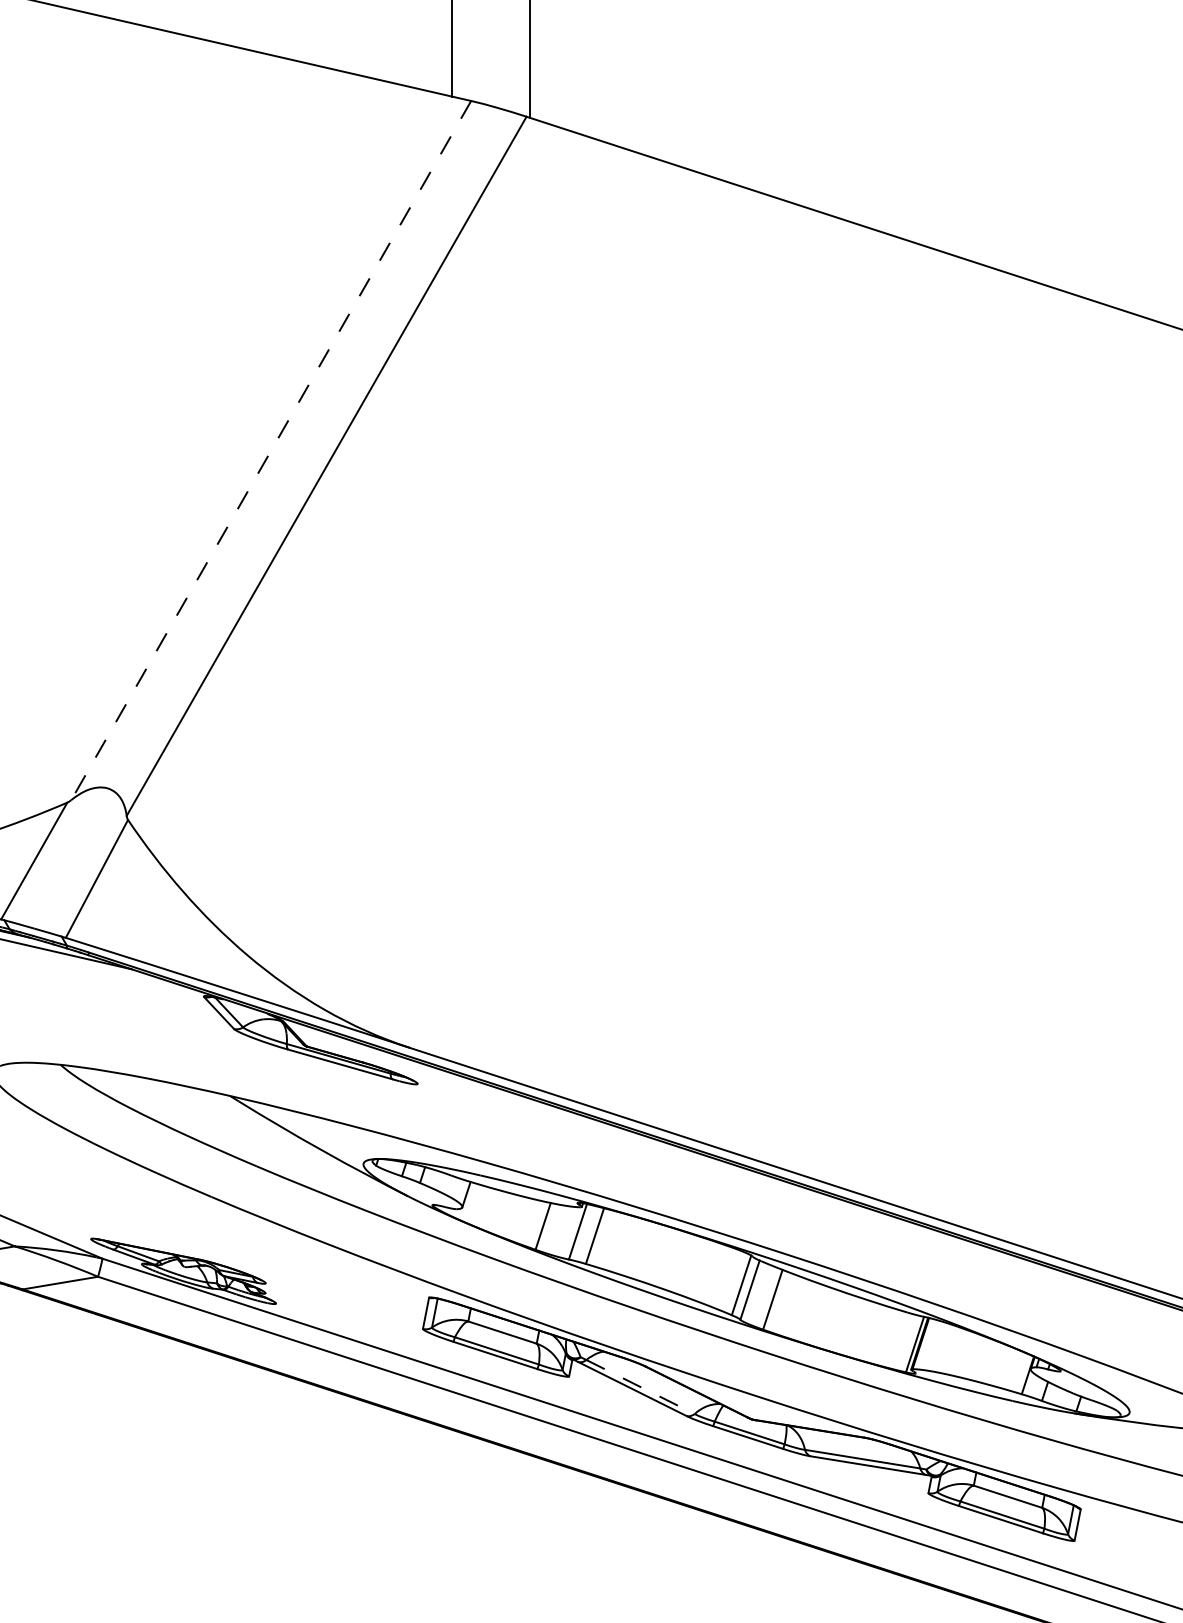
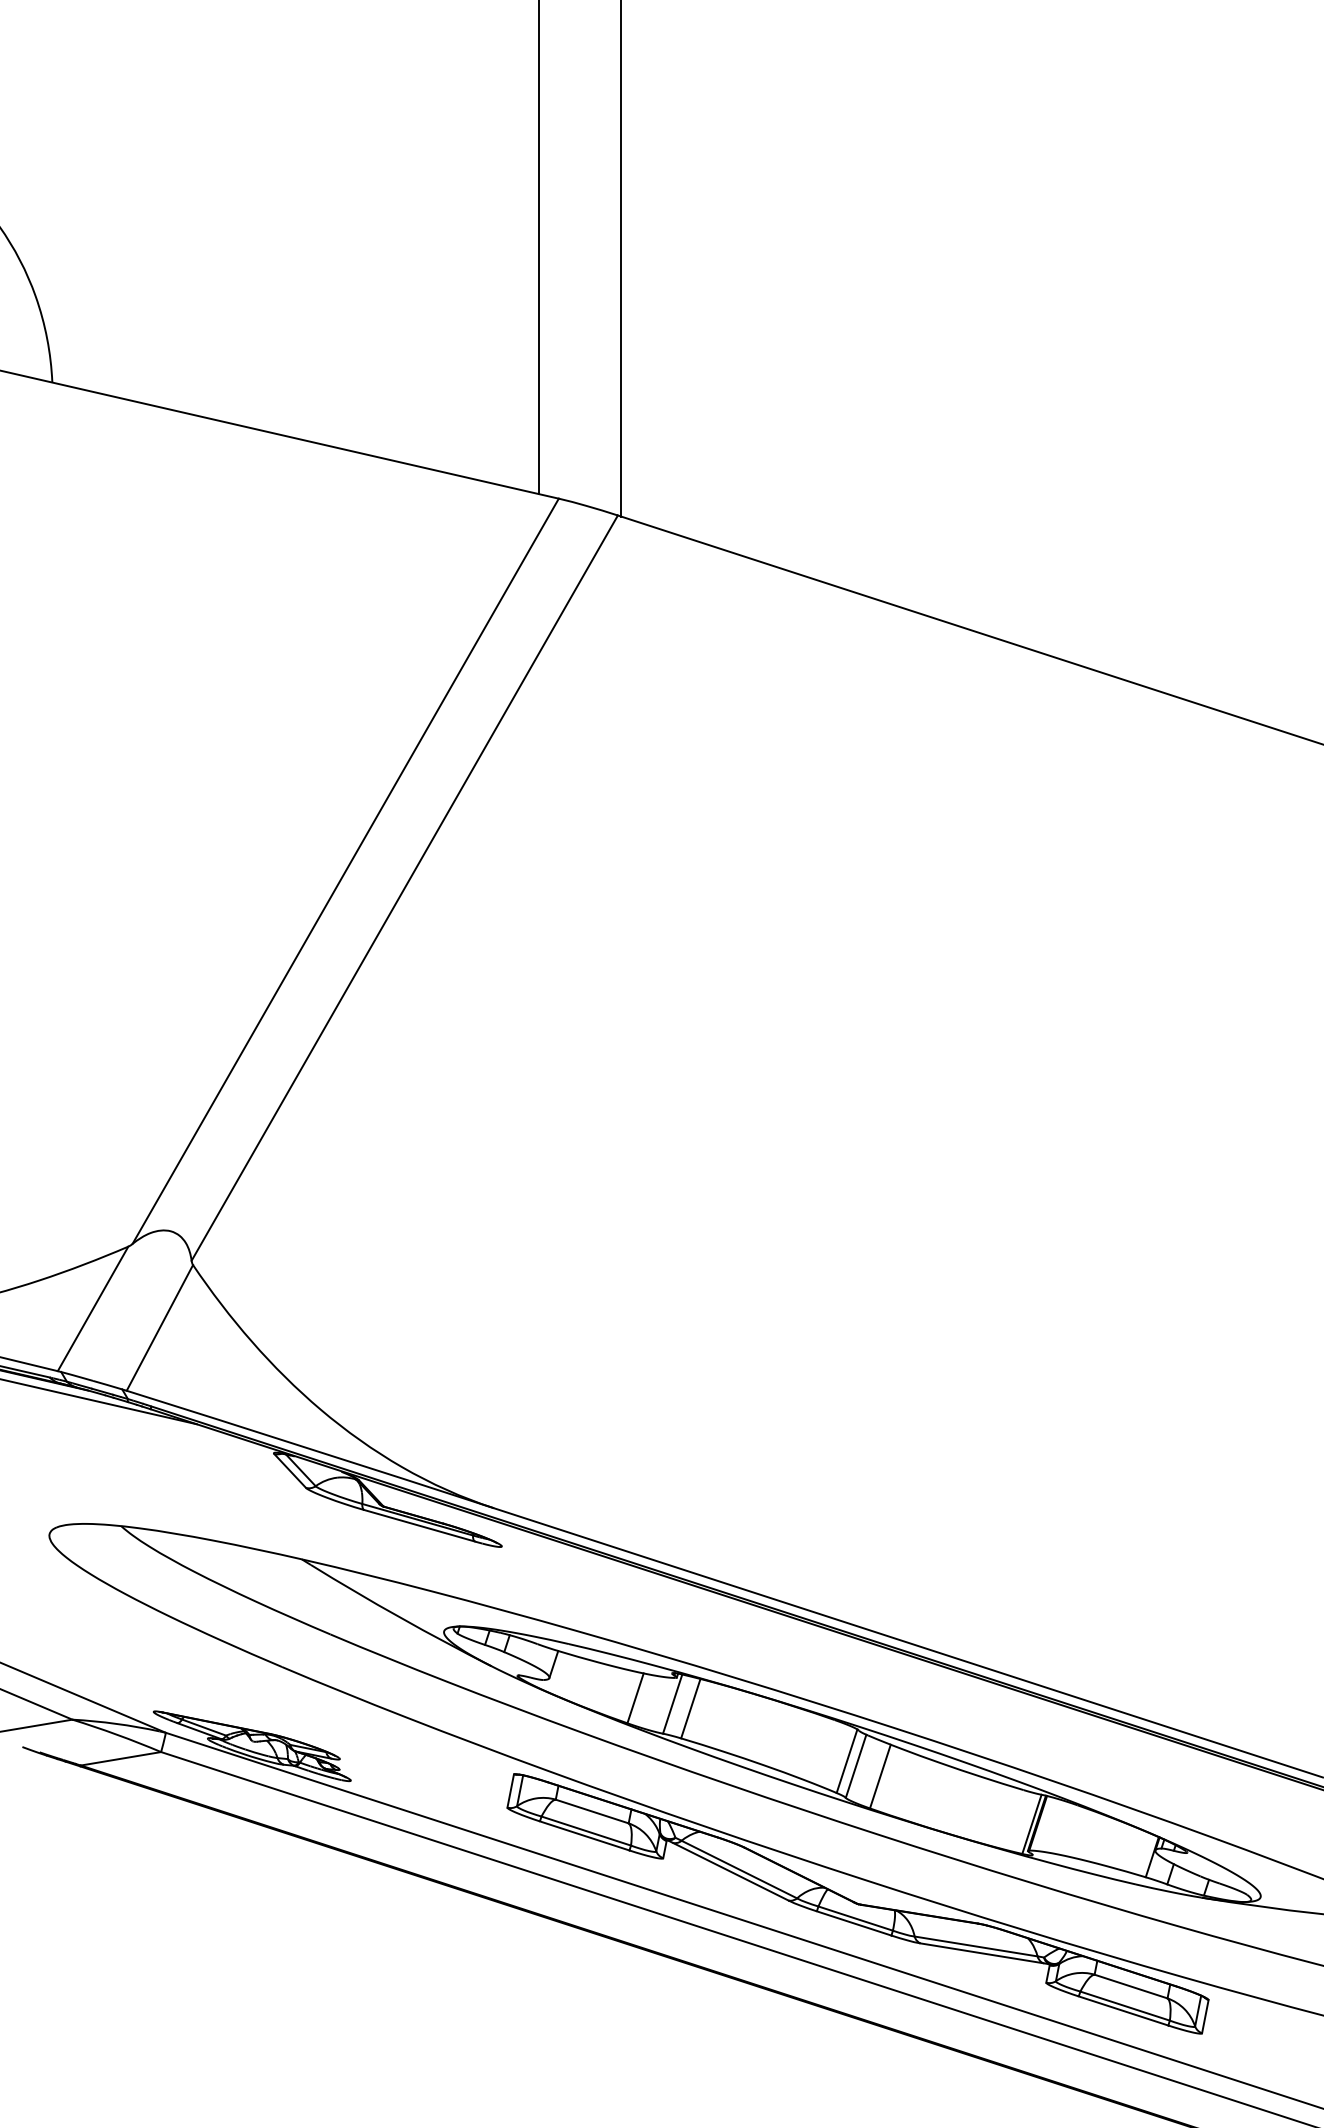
line: (271, 450) -> (345, 871), dashed -> solid
line: (640, 1386) -> (739, 1869), dashed -> solid

